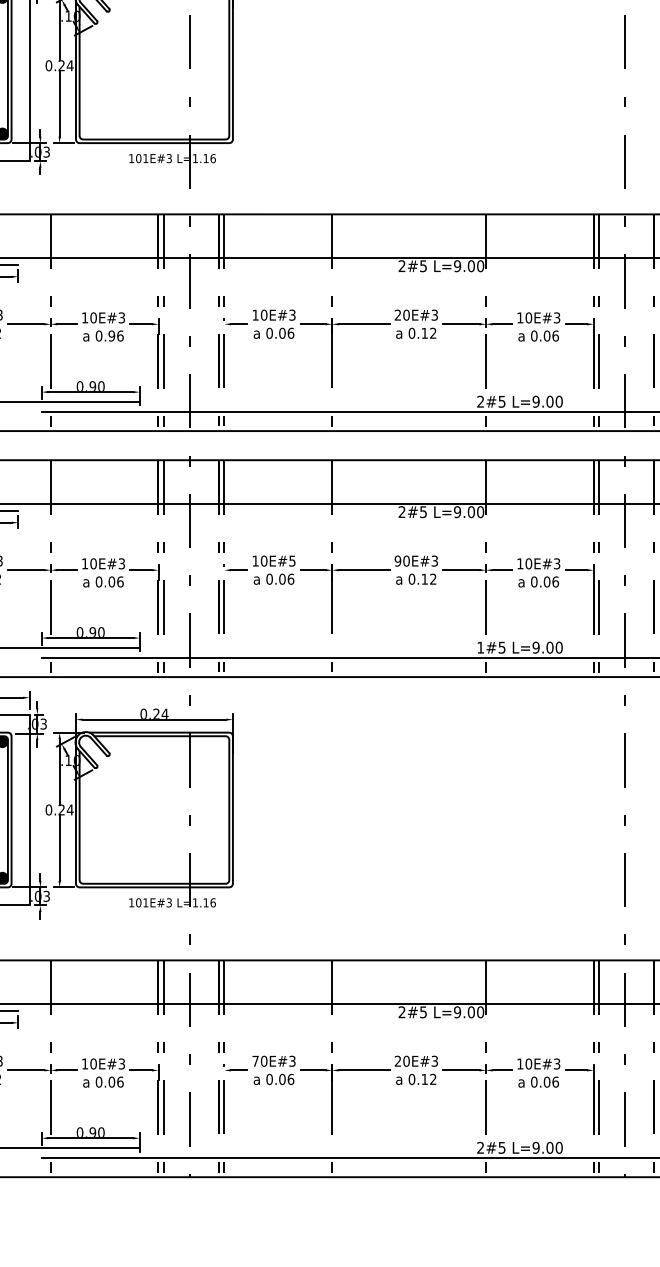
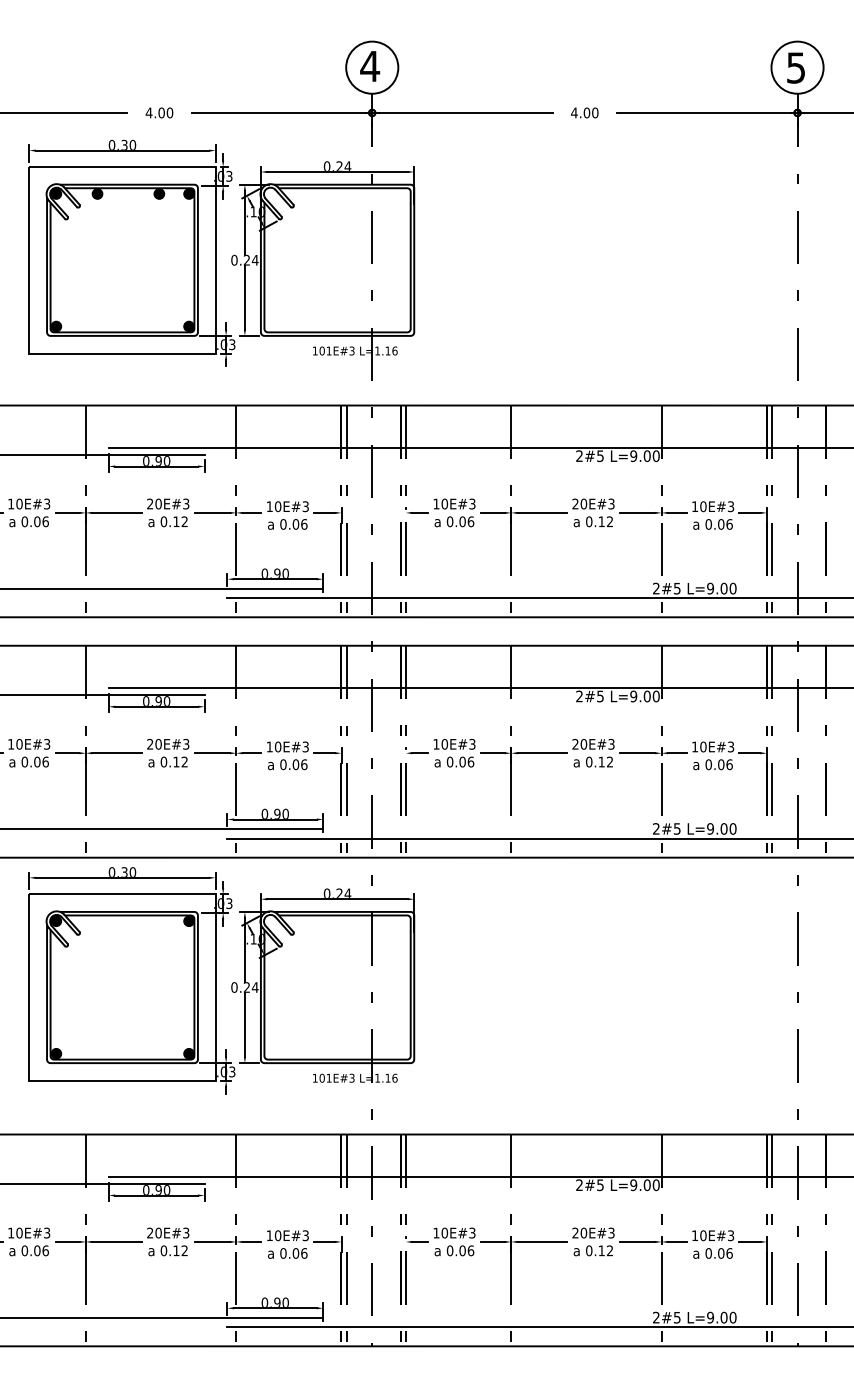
text: (111, 336) -> (295, 524), 0.96 -> 0.06
text: (292, 560) -> (472, 743), 10E#5 -> 10E#3
text: (397, 561) -> (575, 744), 90E#3 -> 20E#3
text: (480, 647) -> (656, 828), 1#5 -> 2#5
text: (255, 1060) -> (436, 1232), 70E#3 -> 10E#3

